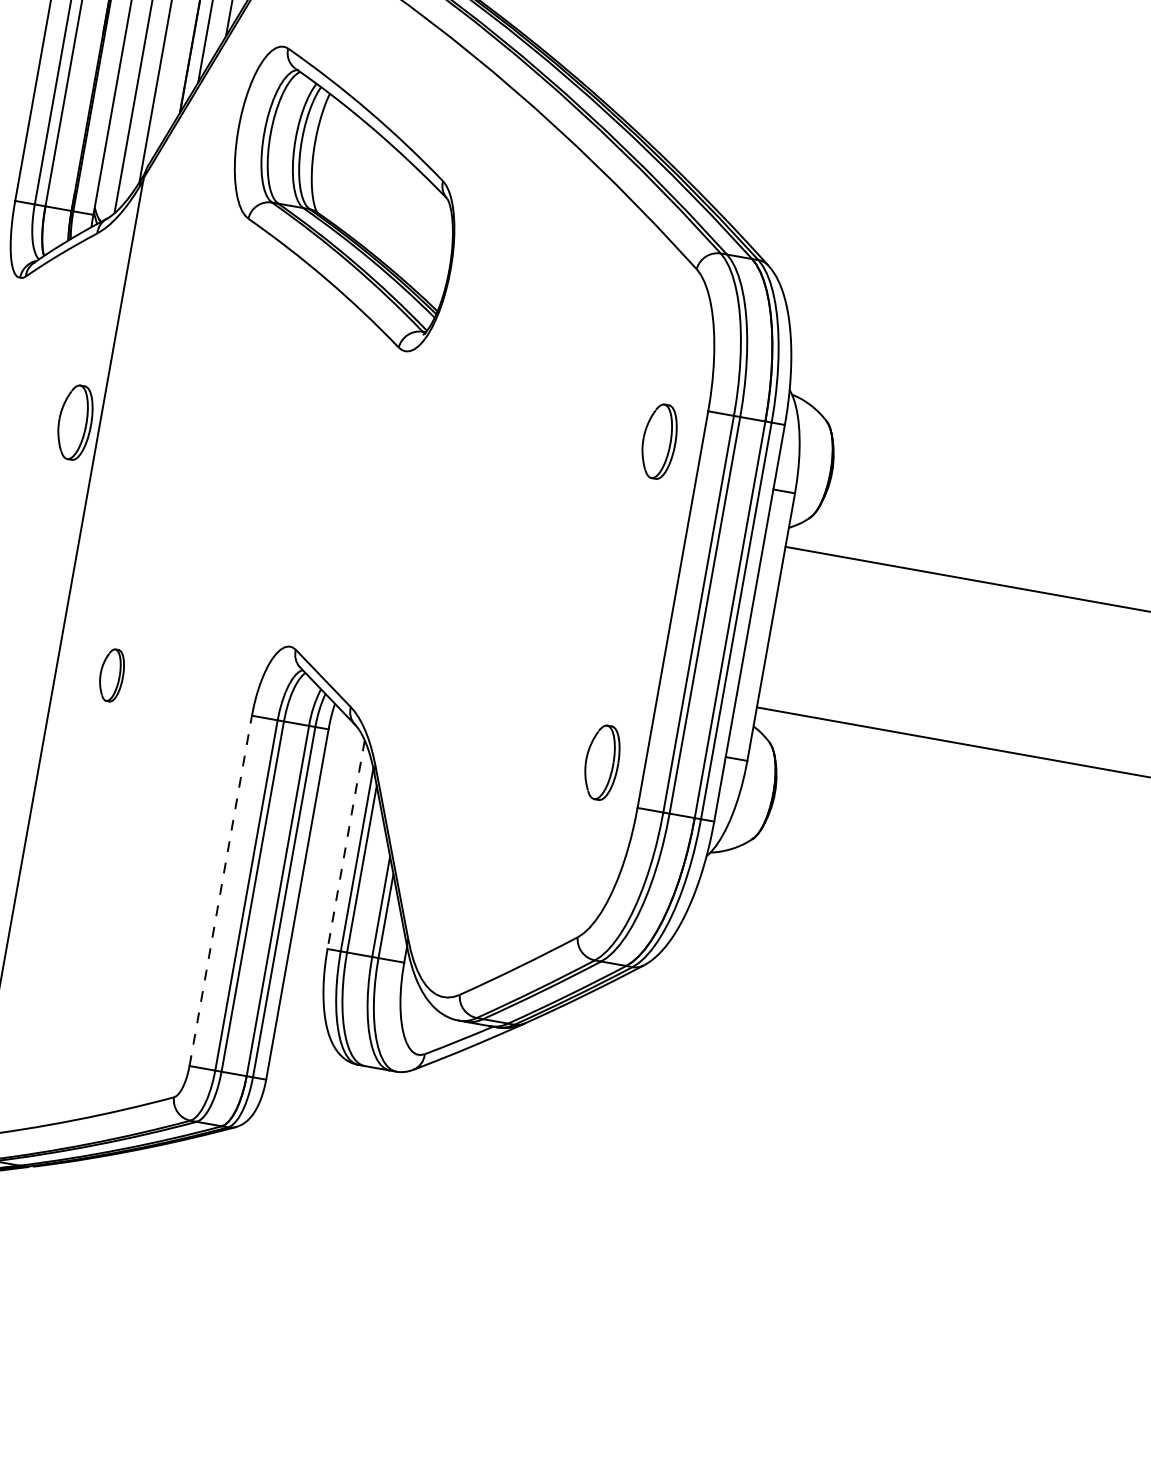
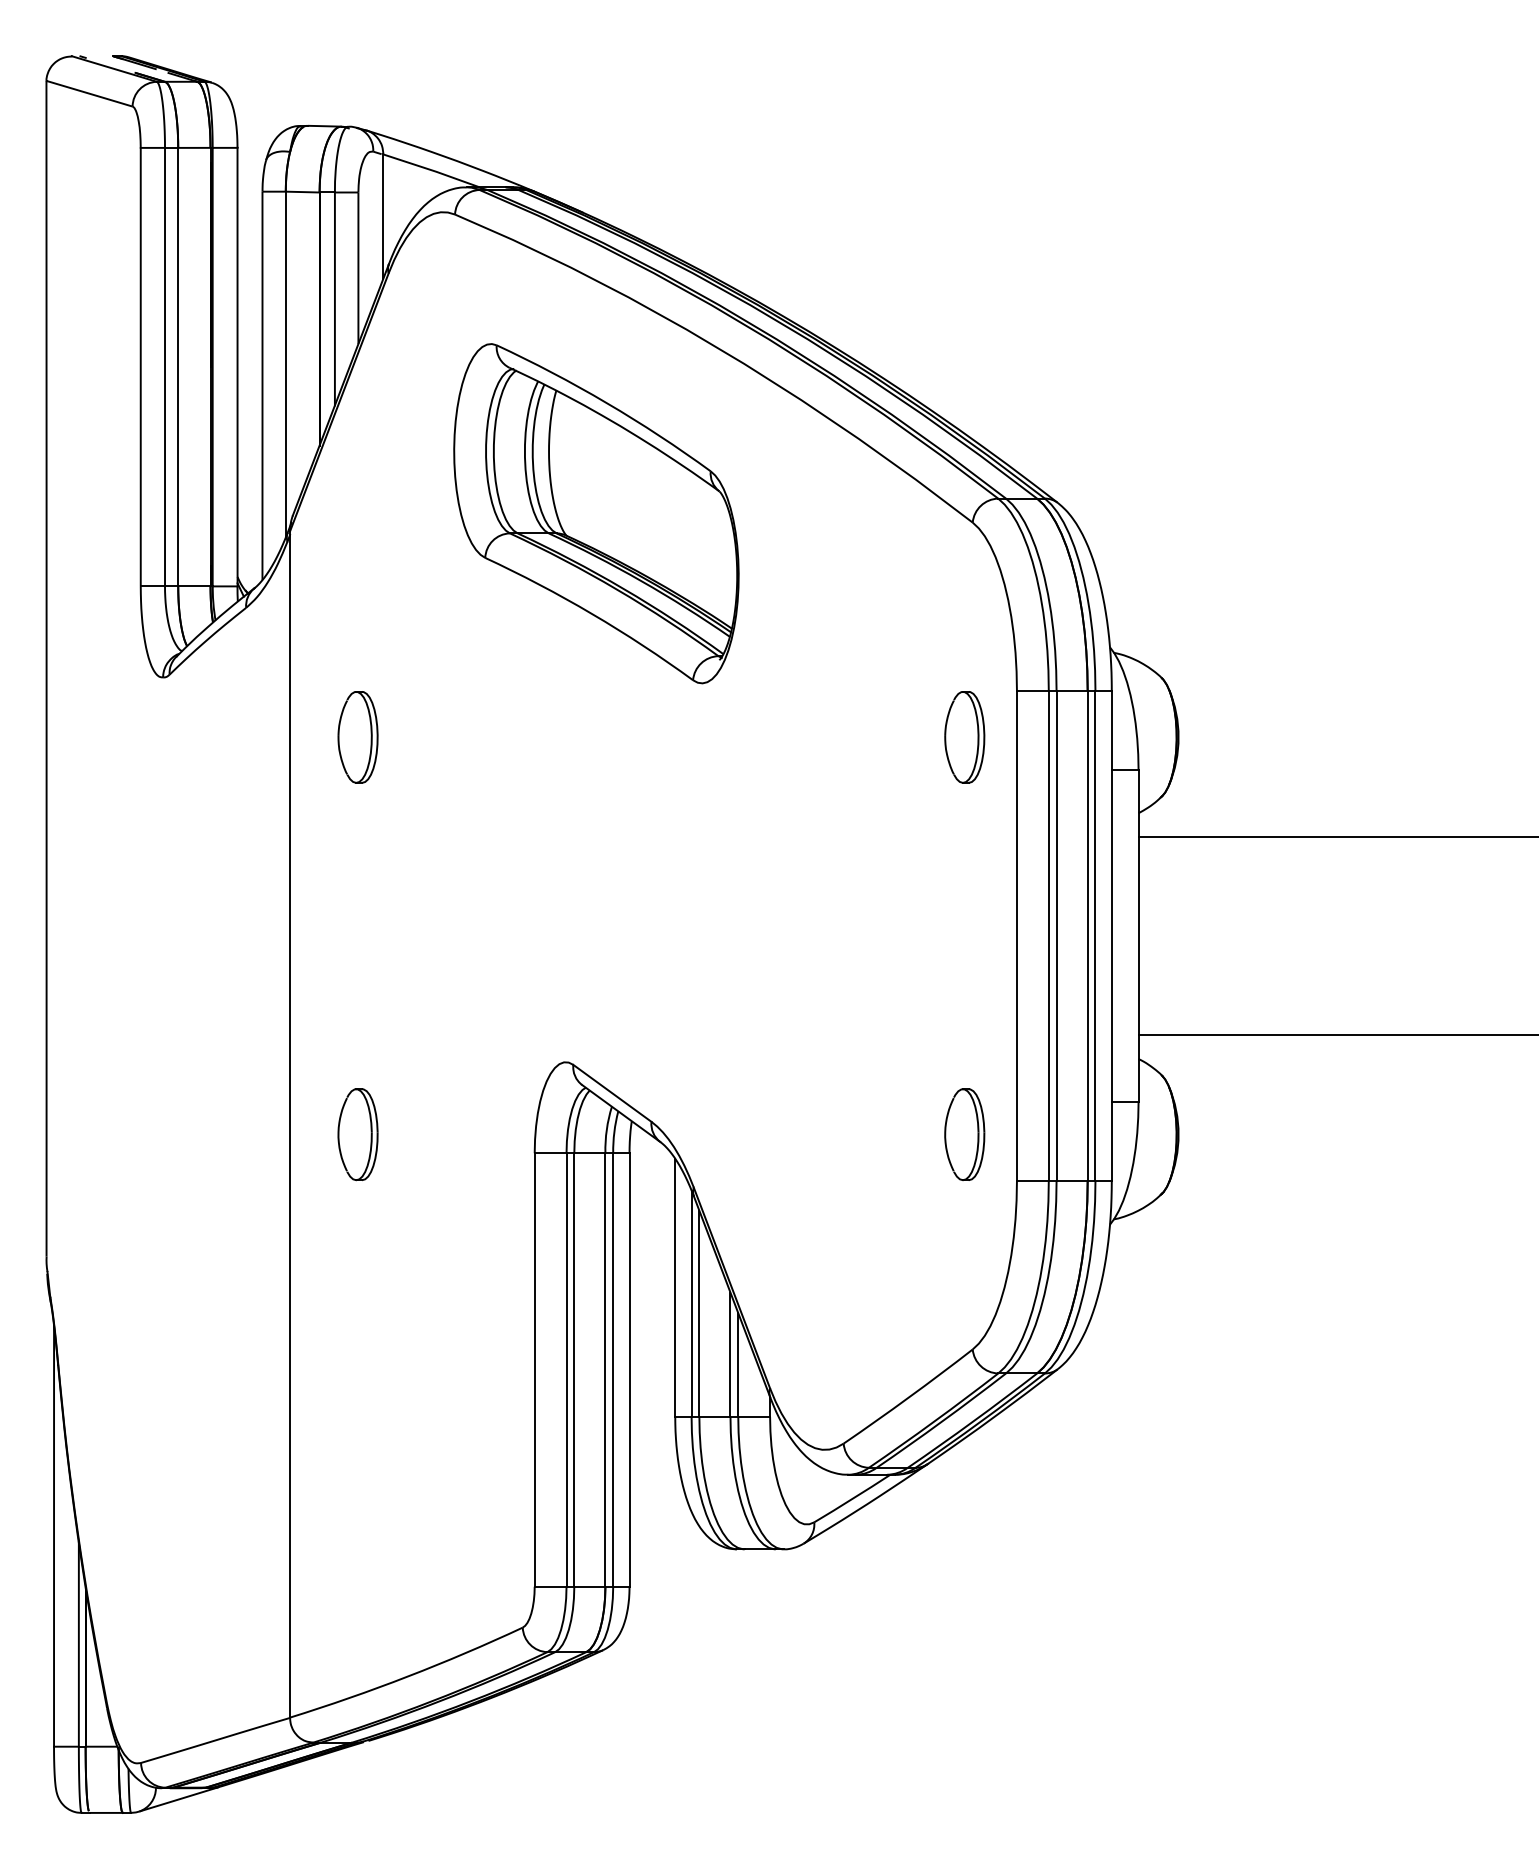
part: (344, 198) -> (596, 513), moved
part: (74, 422) -> (357, 737), moved
part: (111, 675) -> (357, 1134), size x1.43
line: (346, 845) -> (675, 1288), dashed -> solid
line: (220, 891) -> (534, 1370), dashed -> solid

